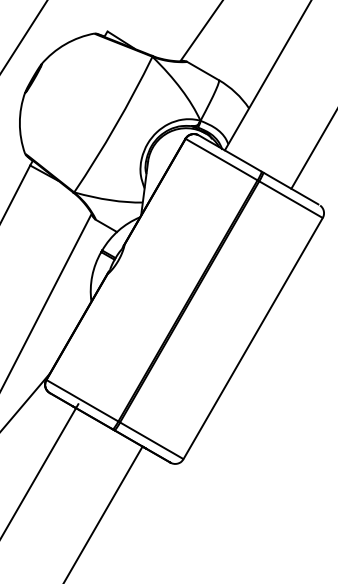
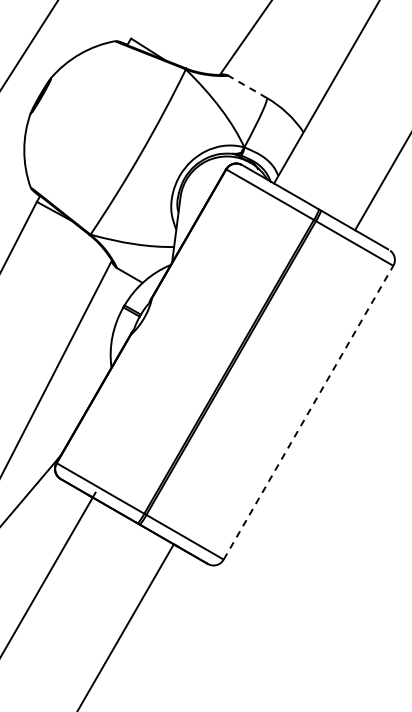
line: (203, 70) -> (247, 86), solid -> dashed
line: (253, 338) -> (308, 412), solid -> dashed

